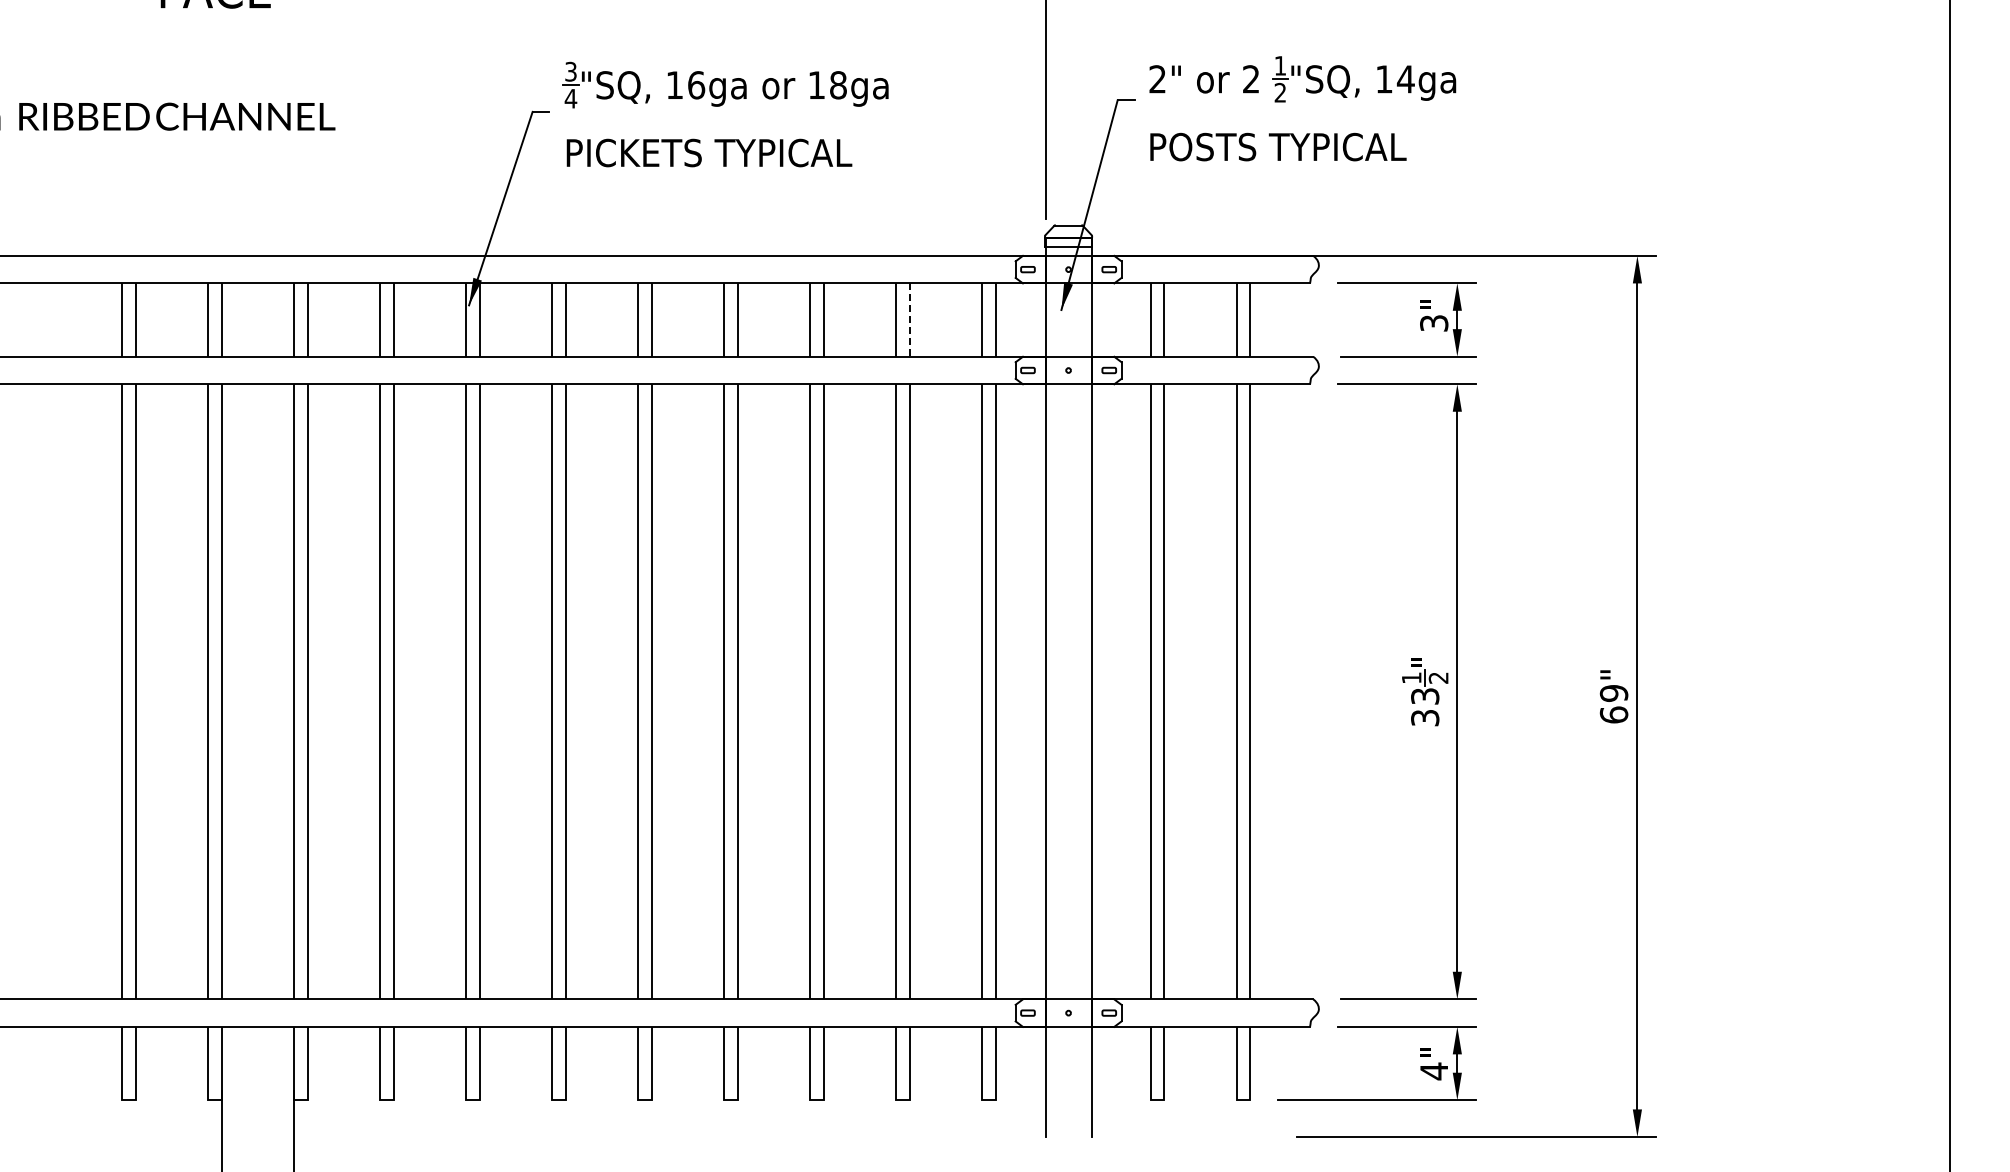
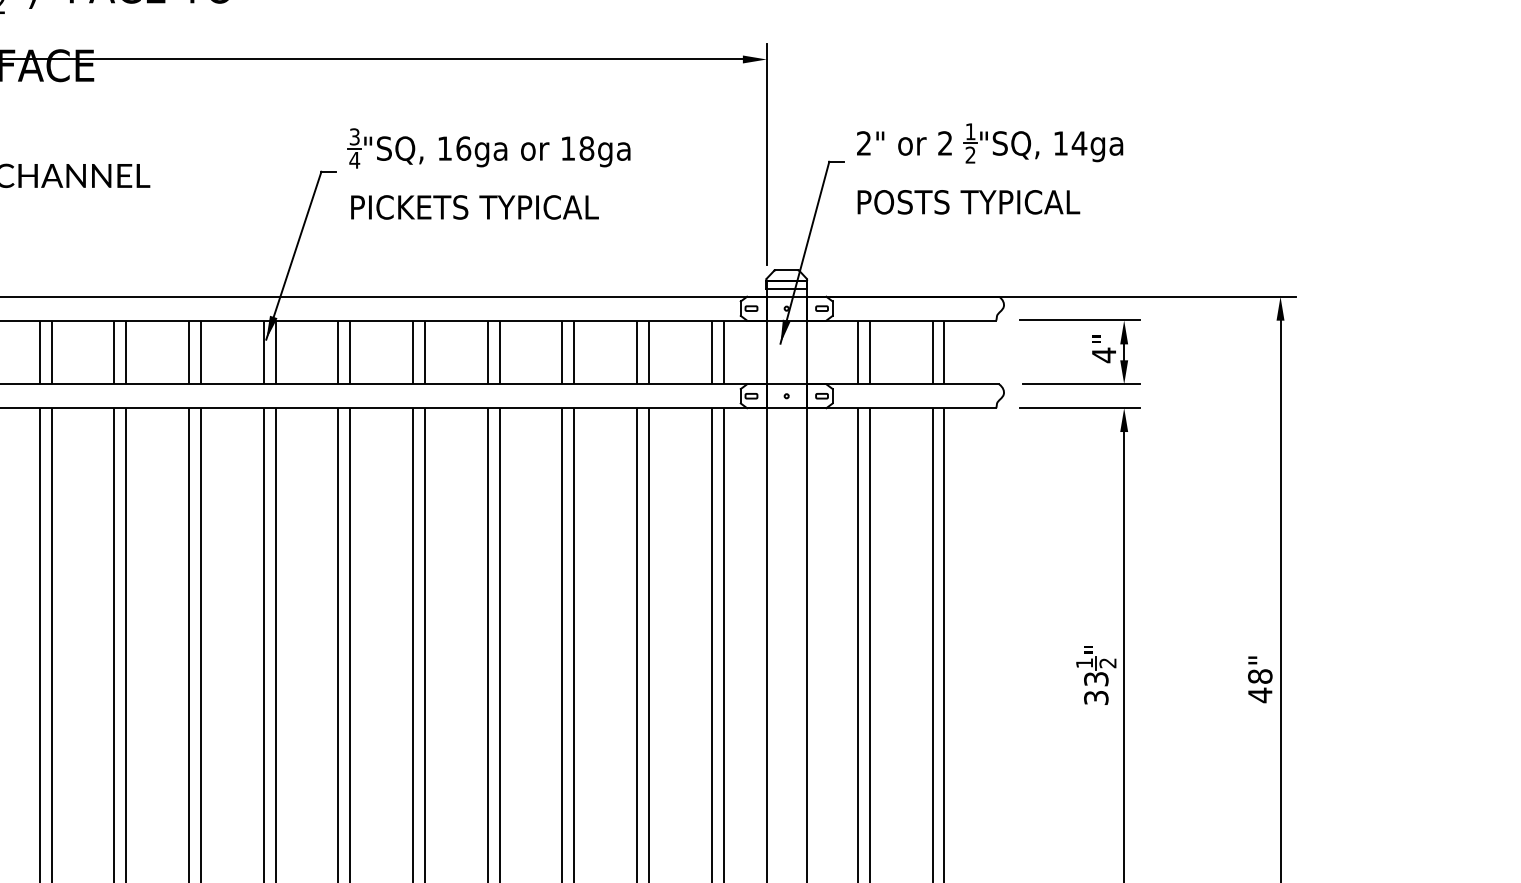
line: (909, 320) -> (648, 352), dashed -> solid
text: (1434, 323) -> (1104, 355), 3 -> 4
text: (1613, 704) -> (1259, 686), 69" -> 48"

